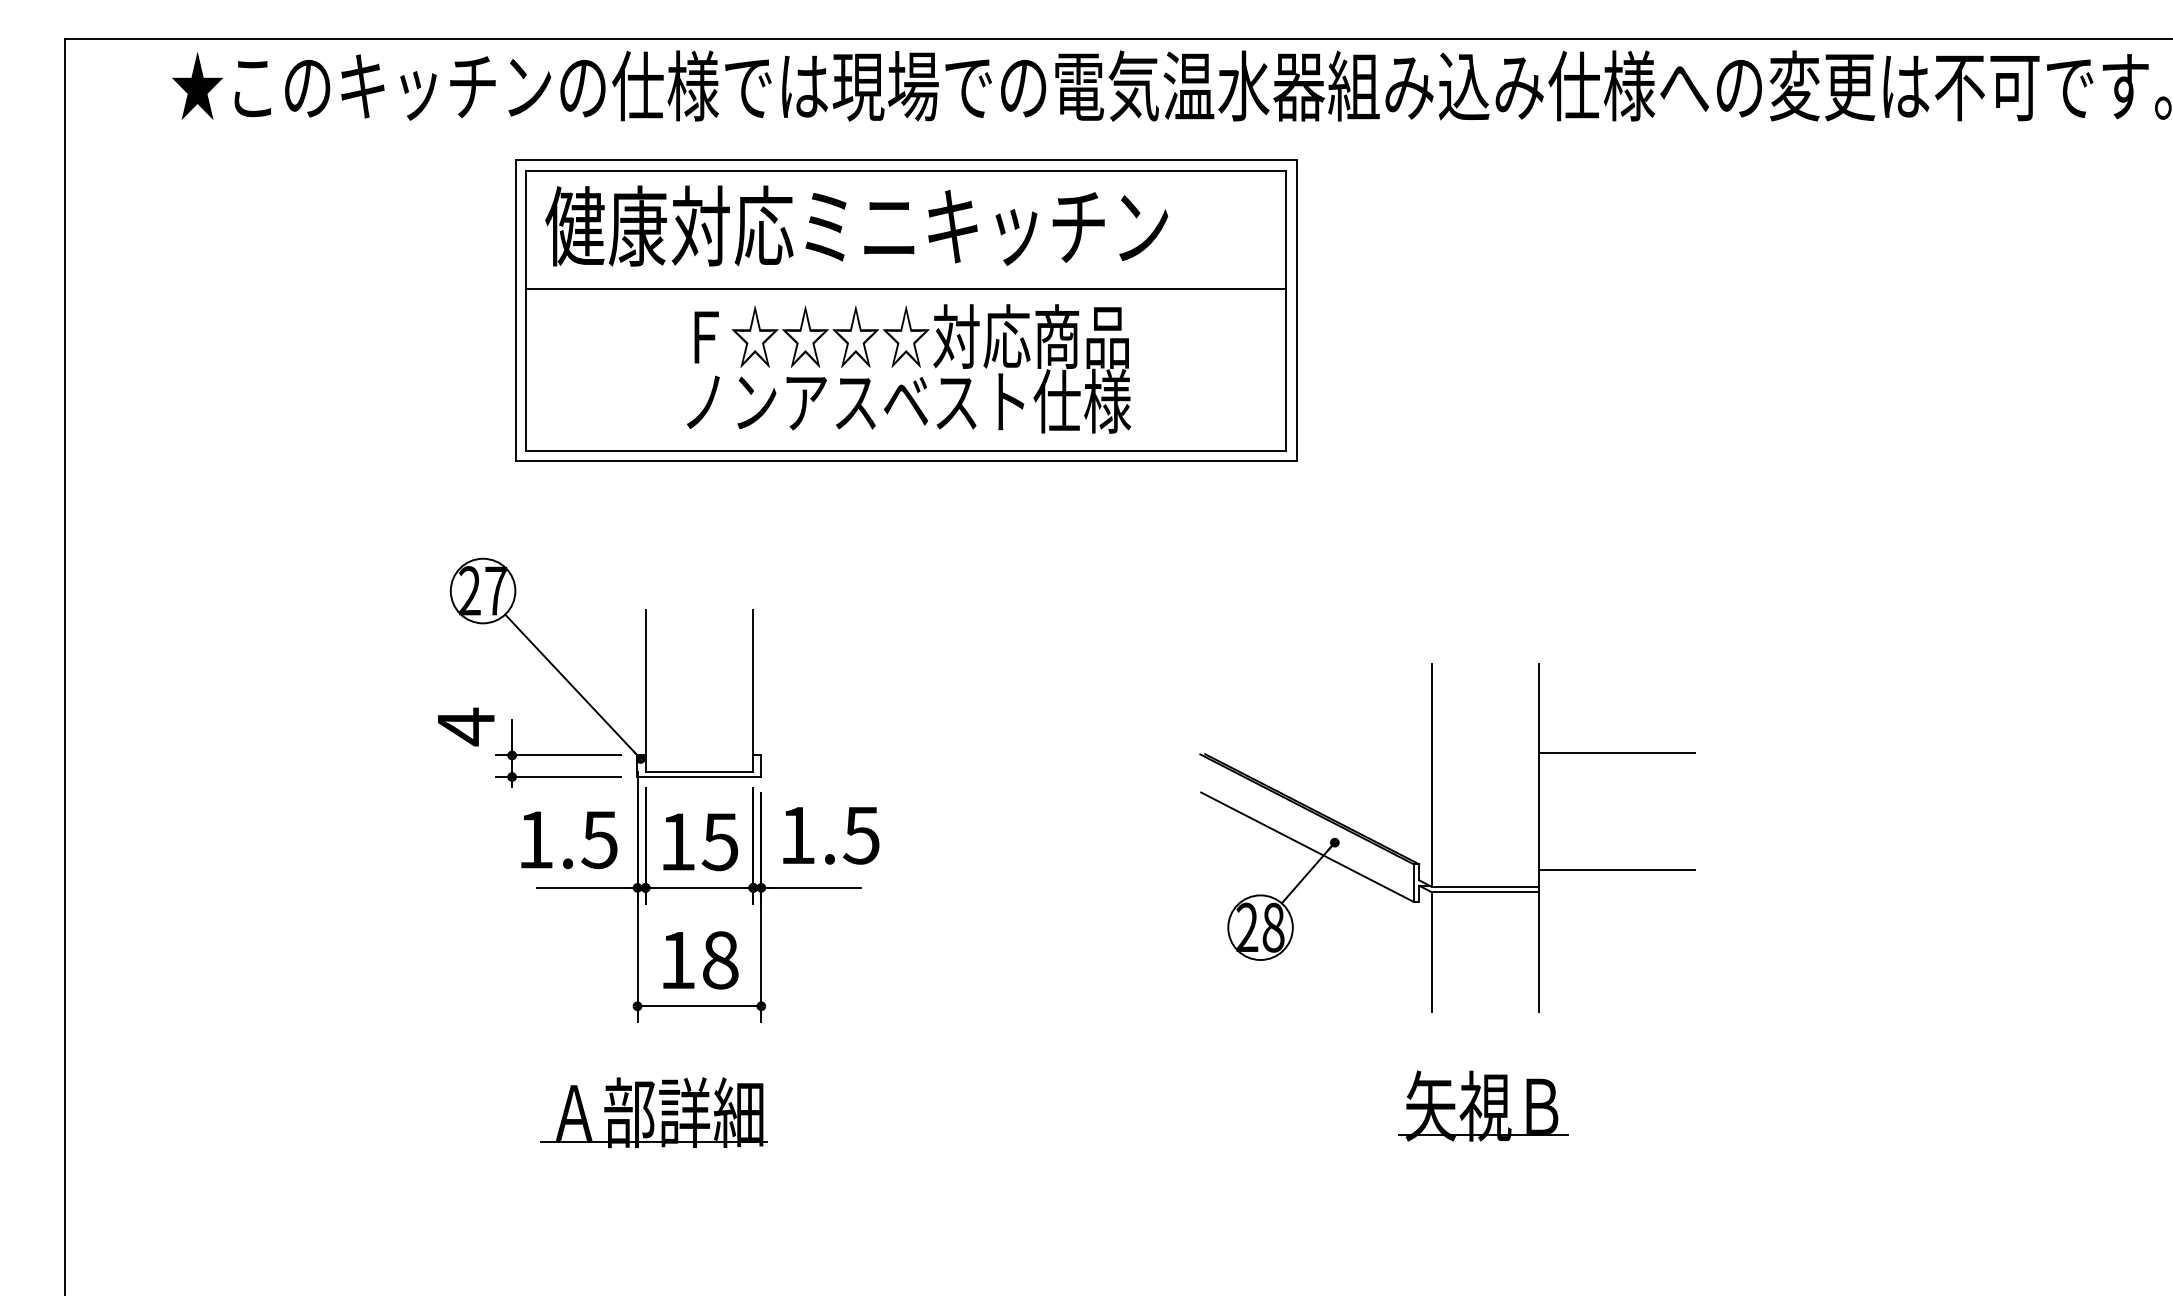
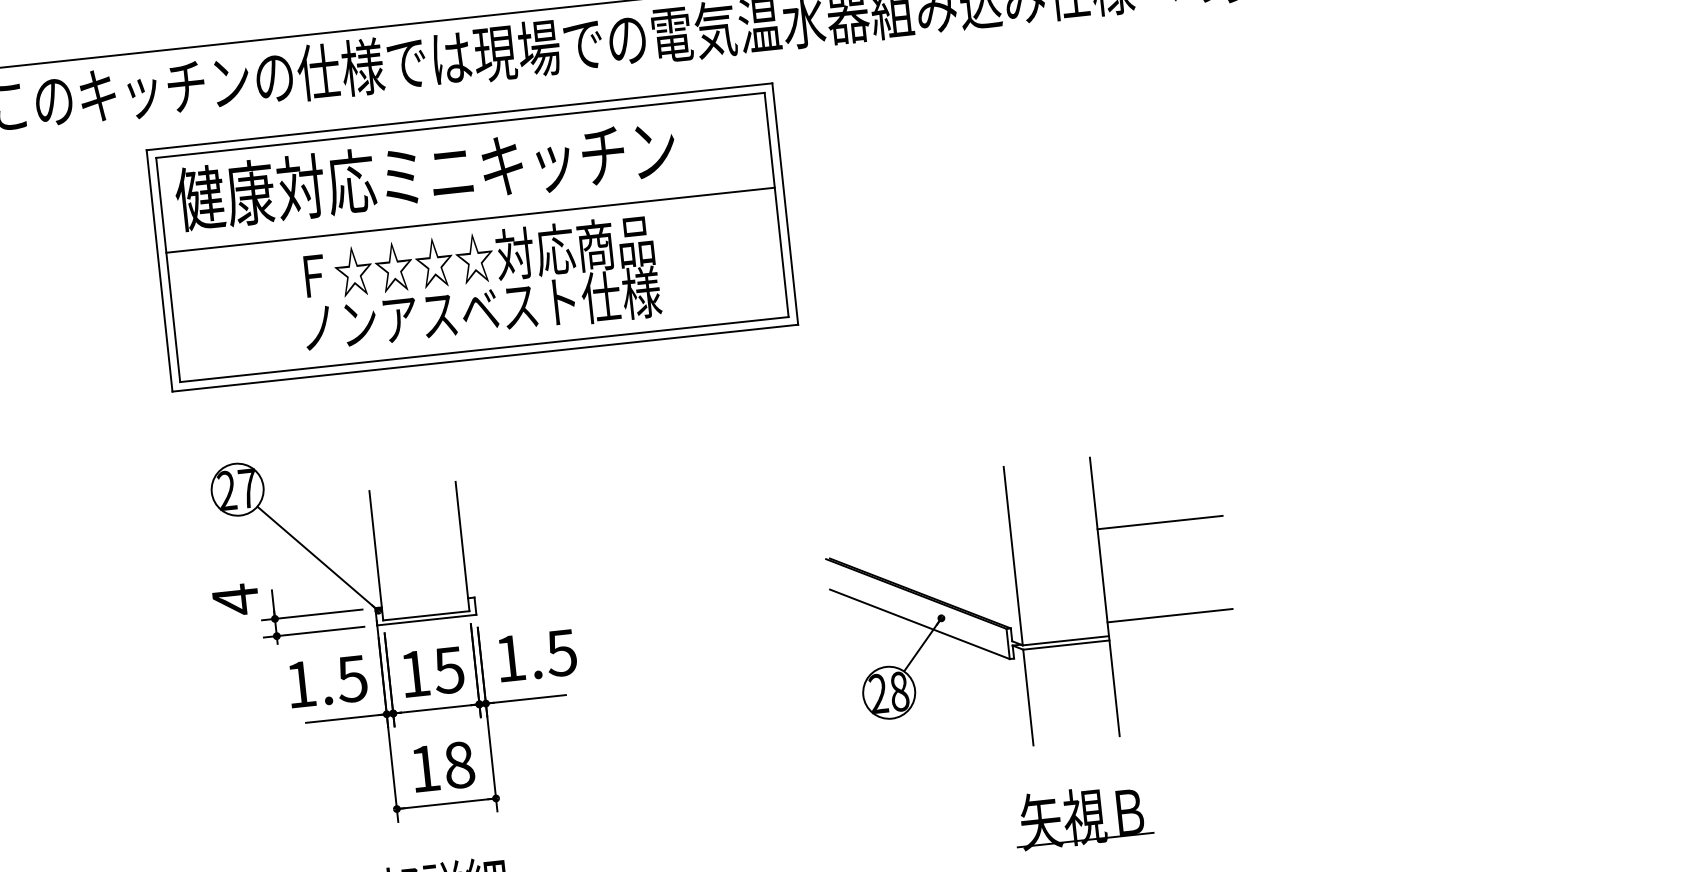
part: (906, 310) -> (472, 237), moved

